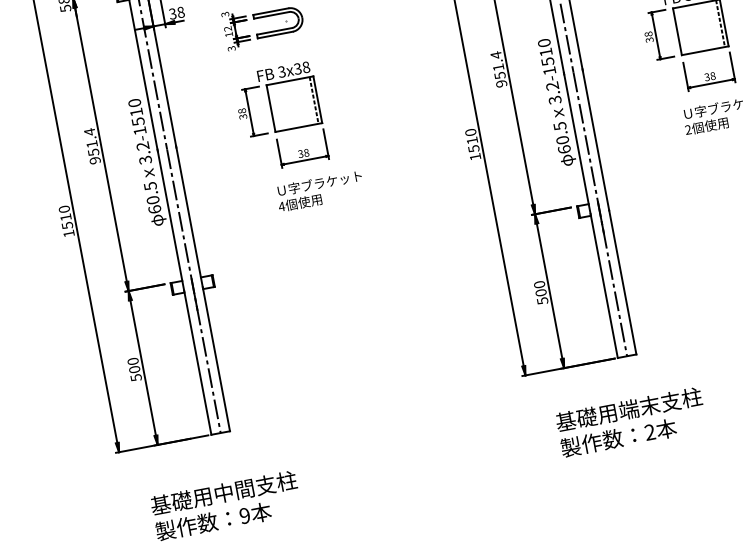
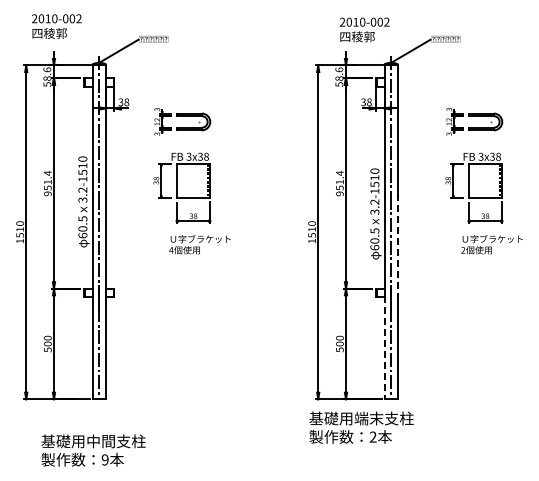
line: (595, 140) -> (397, 245), solid -> dashed
line: (604, 285) -> (384, 347), solid -> dashed
text: (631, 422) -> (361, 427), moved

